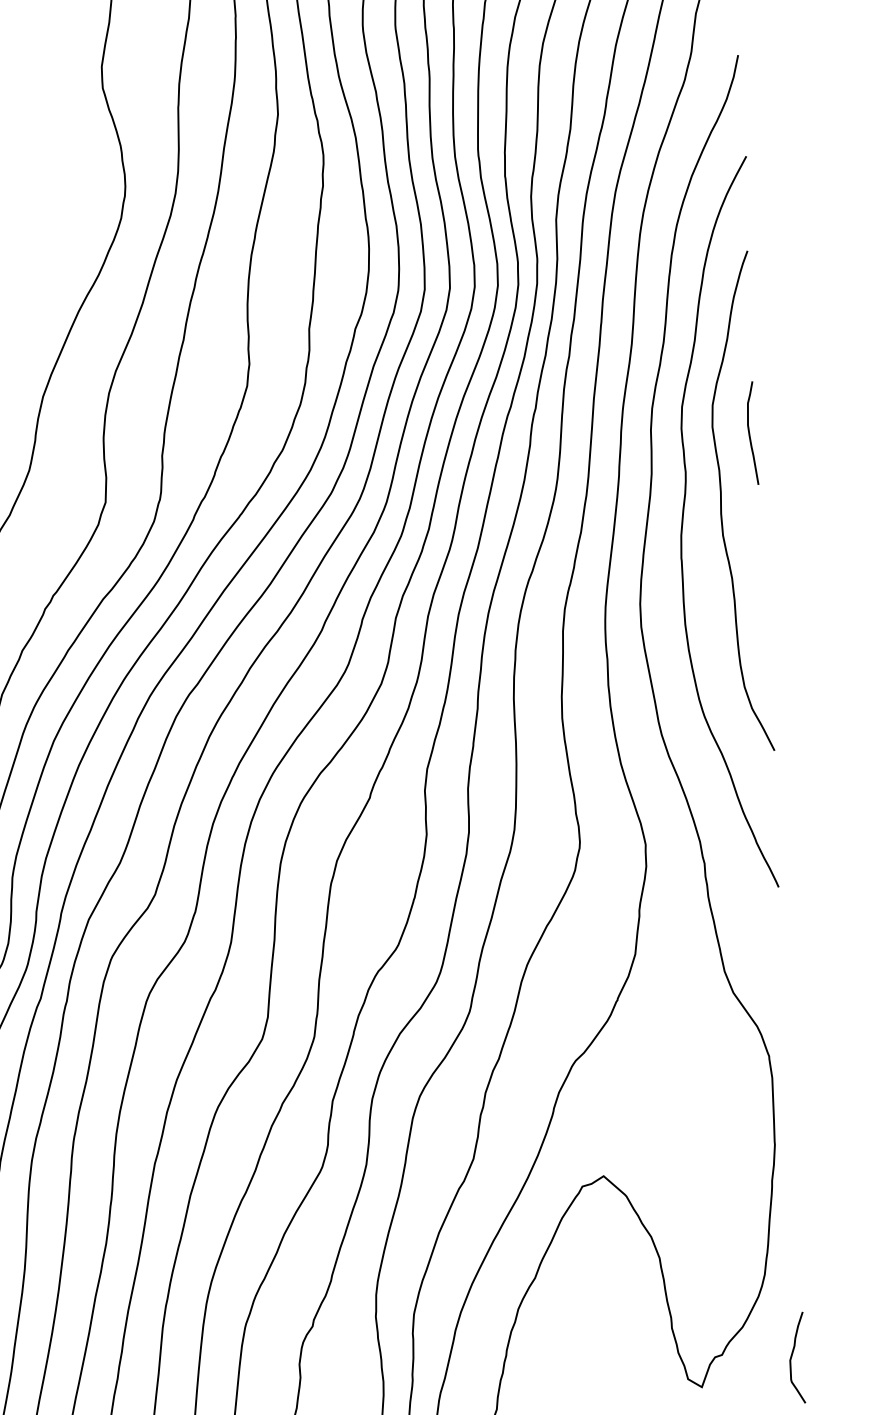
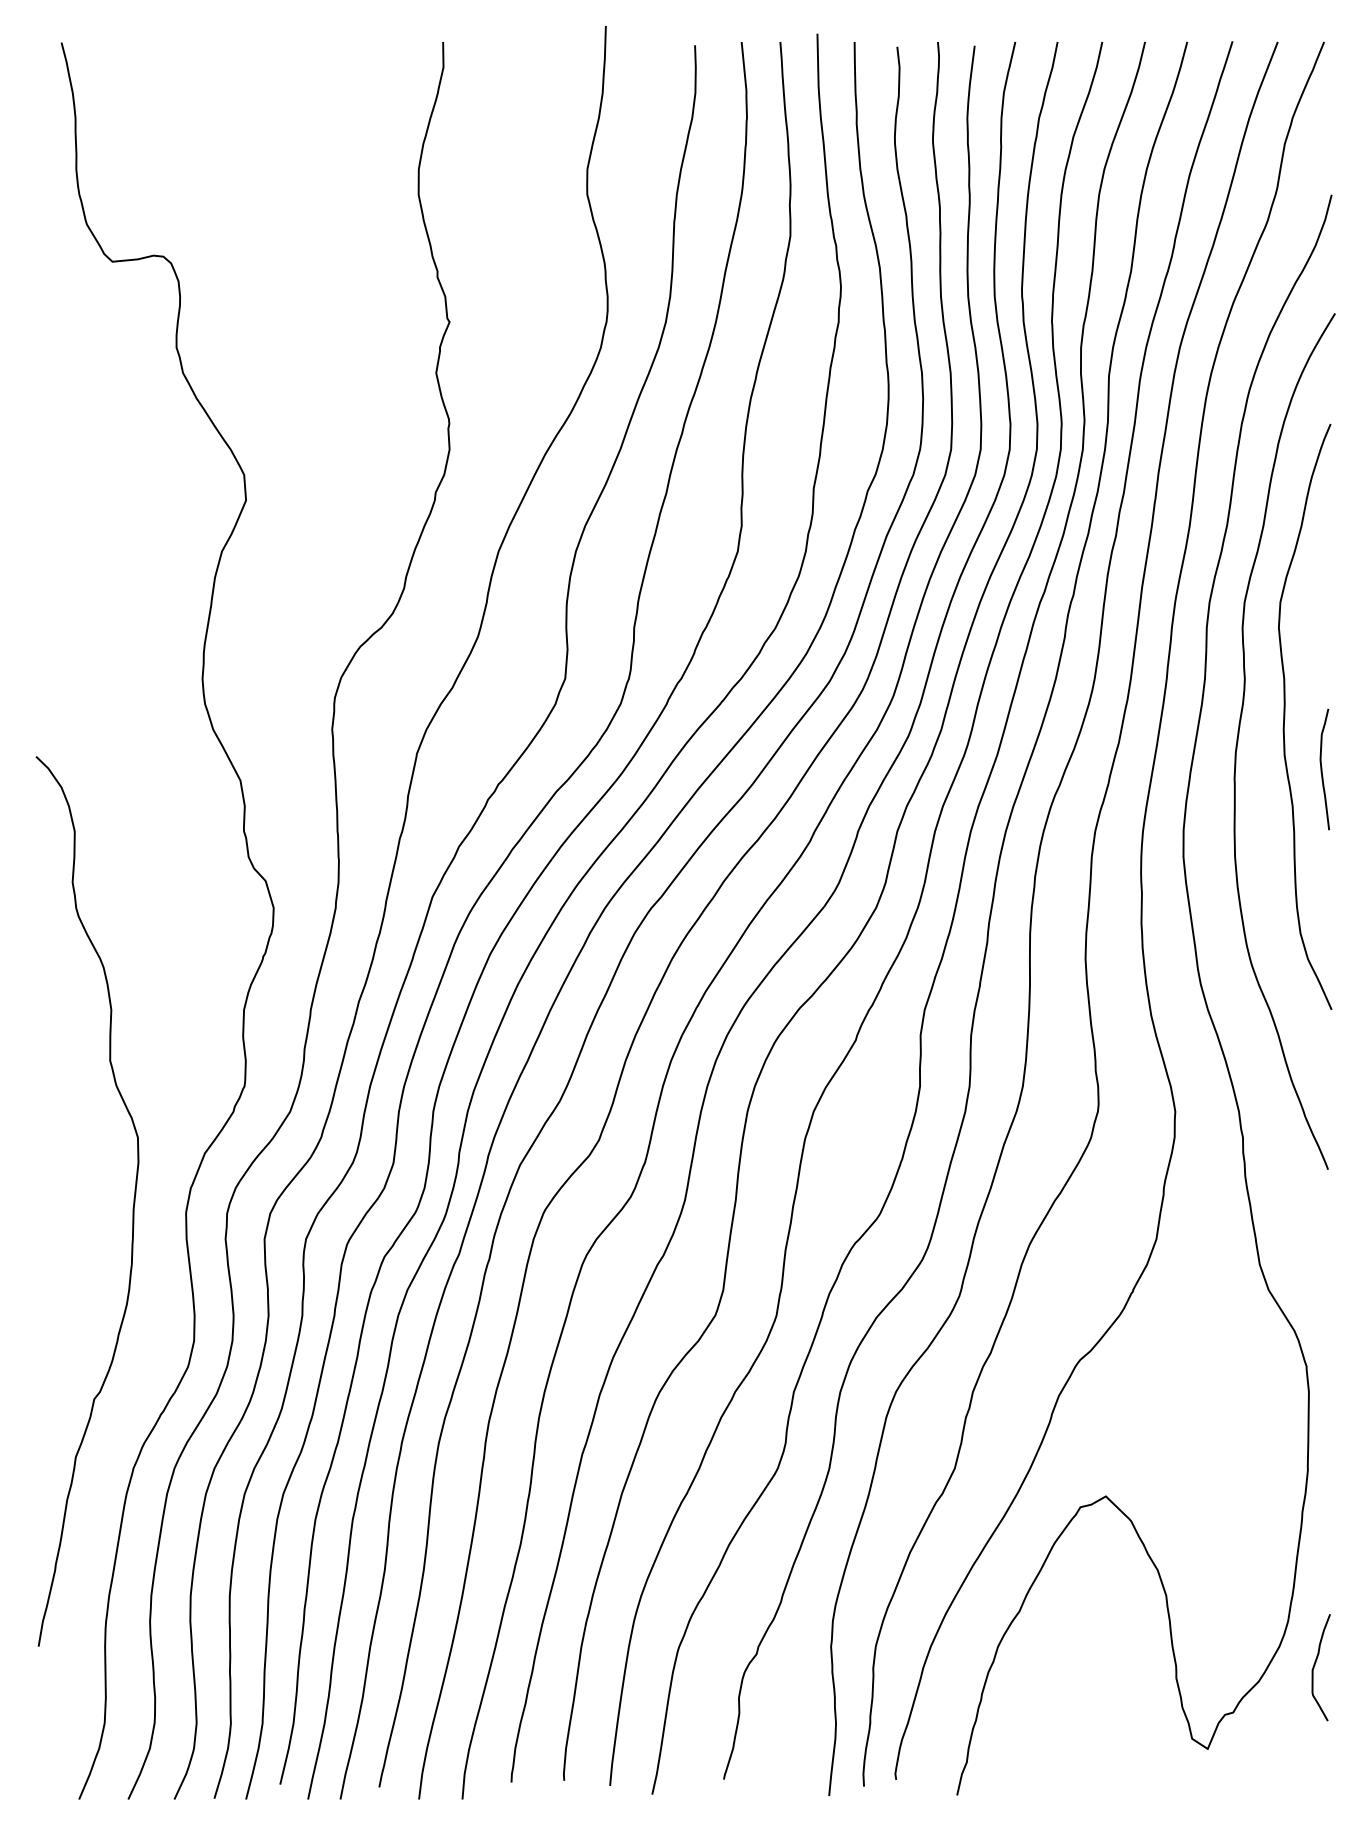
curve: (750, 433) -> (1322, 769), moved
curve: (792, 1356) -> (1315, 1665), moved

